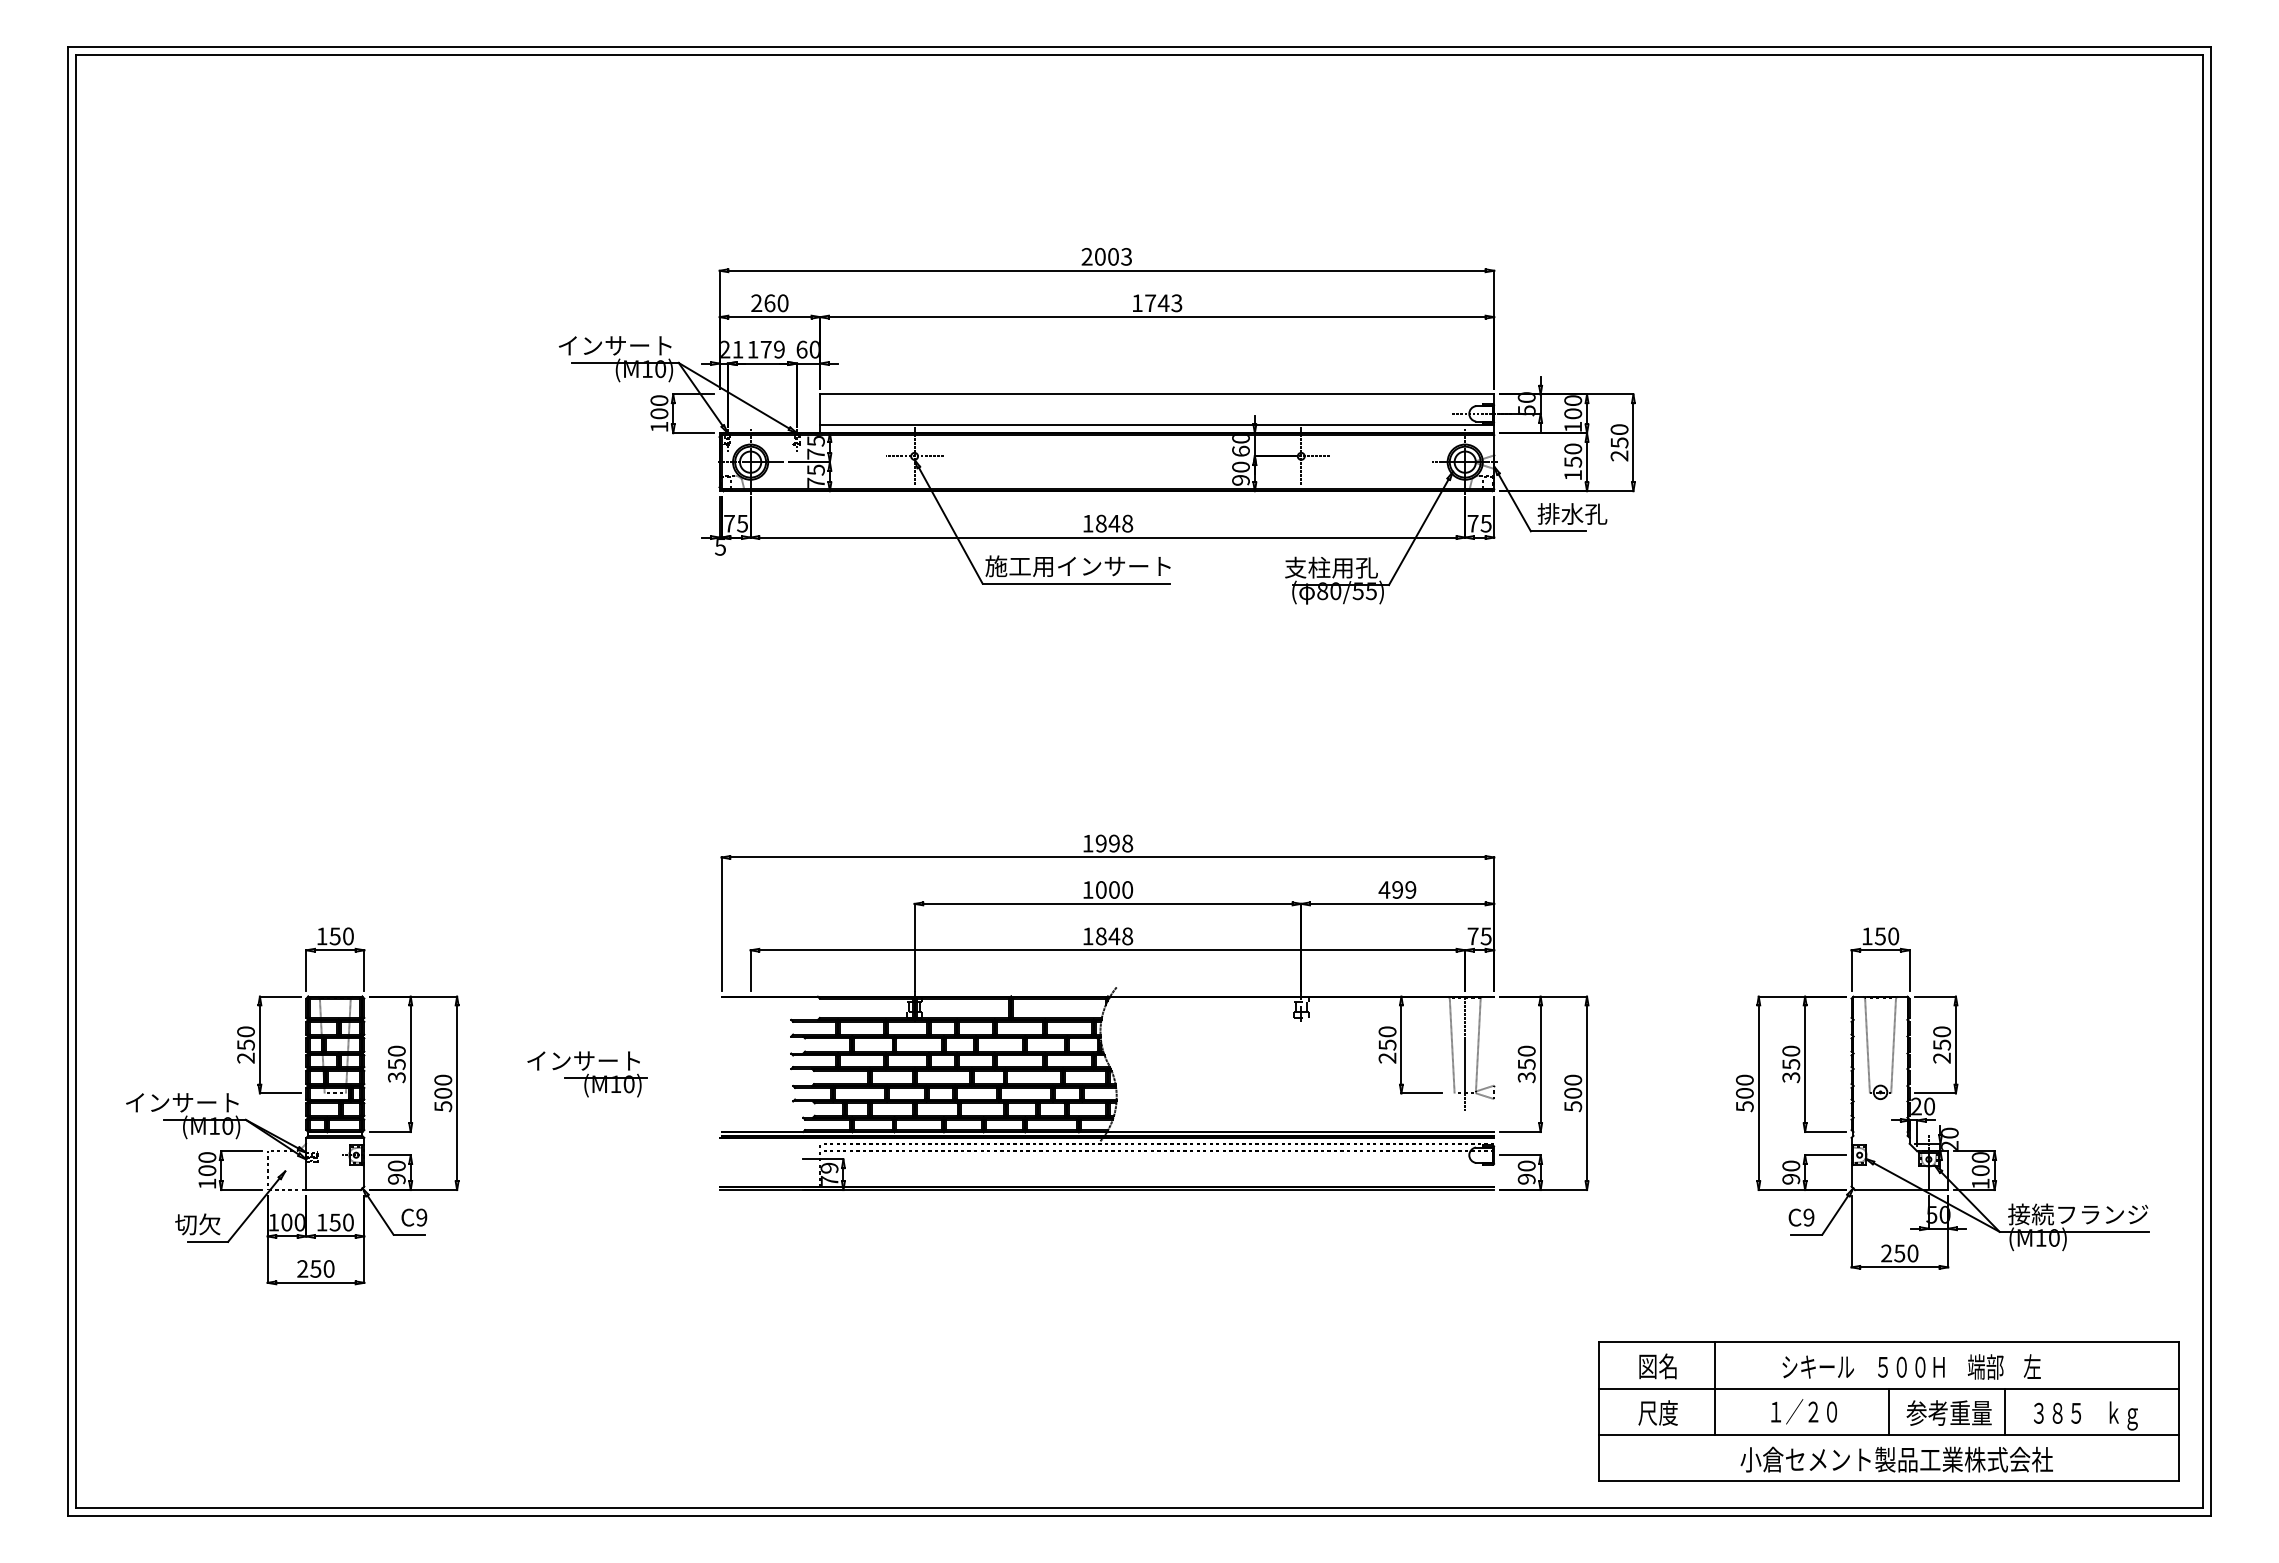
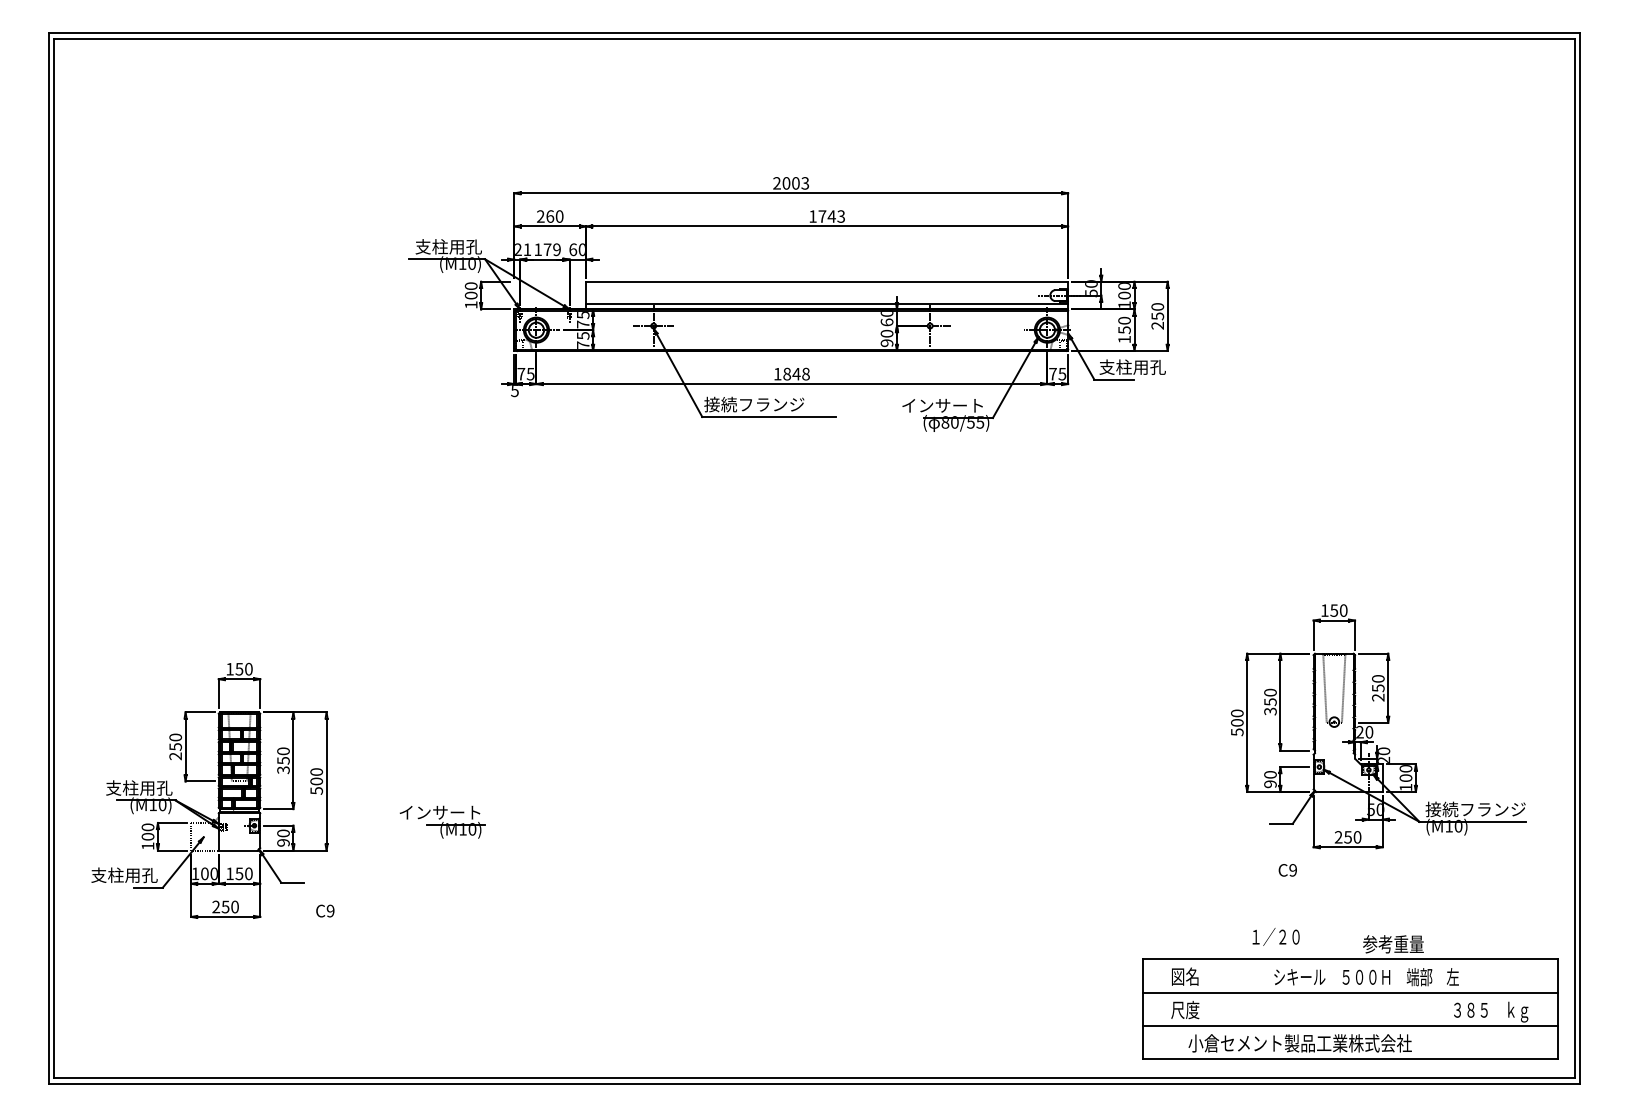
text: (616, 345) -> (440, 246), インサート -> 支柱用孔
text: (1583, 513) -> (1131, 366), 排水孔 -> 支柱用孔
text: (1077, 566) -> (770, 404), 施工用インサート -> 接続フランジ
text: (1319, 567) -> (943, 405), 支柱用孔 -> インサート
part: (1154, 997) -> (825, 712), removed
part: (587, 1074) -> (442, 822), moved
part: (1942, 1098) -> (1378, 726), moved
text: (183, 1102) -> (130, 788), インサート -> 支柱用孔
text: (414, 1217) -> (325, 910), moved
text: (174, 1224) -> (124, 875), 切欠 -> 支柱用孔
line: (1715, 1388) -> (1226, 992), removed
text: (1803, 1411) -> (1275, 936), moved
line: (1889, 1411) -> (1350, 1008), removed
line: (2005, 1411) -> (1433, 1008), removed
text: (1948, 1412) -> (1392, 943), moved
text: (1896, 1459) -> (1299, 1043), moved

